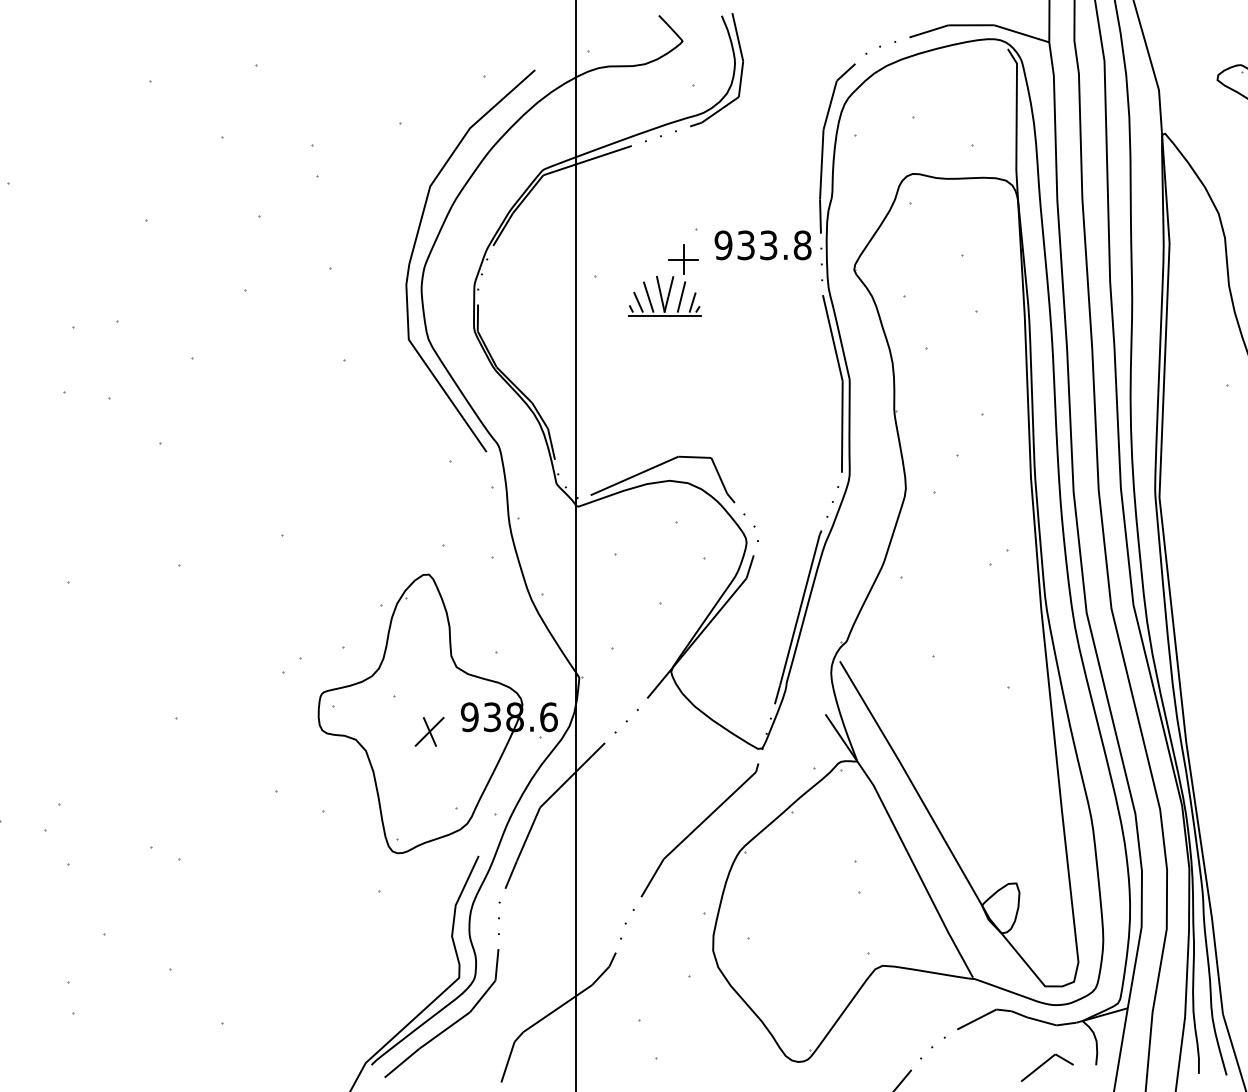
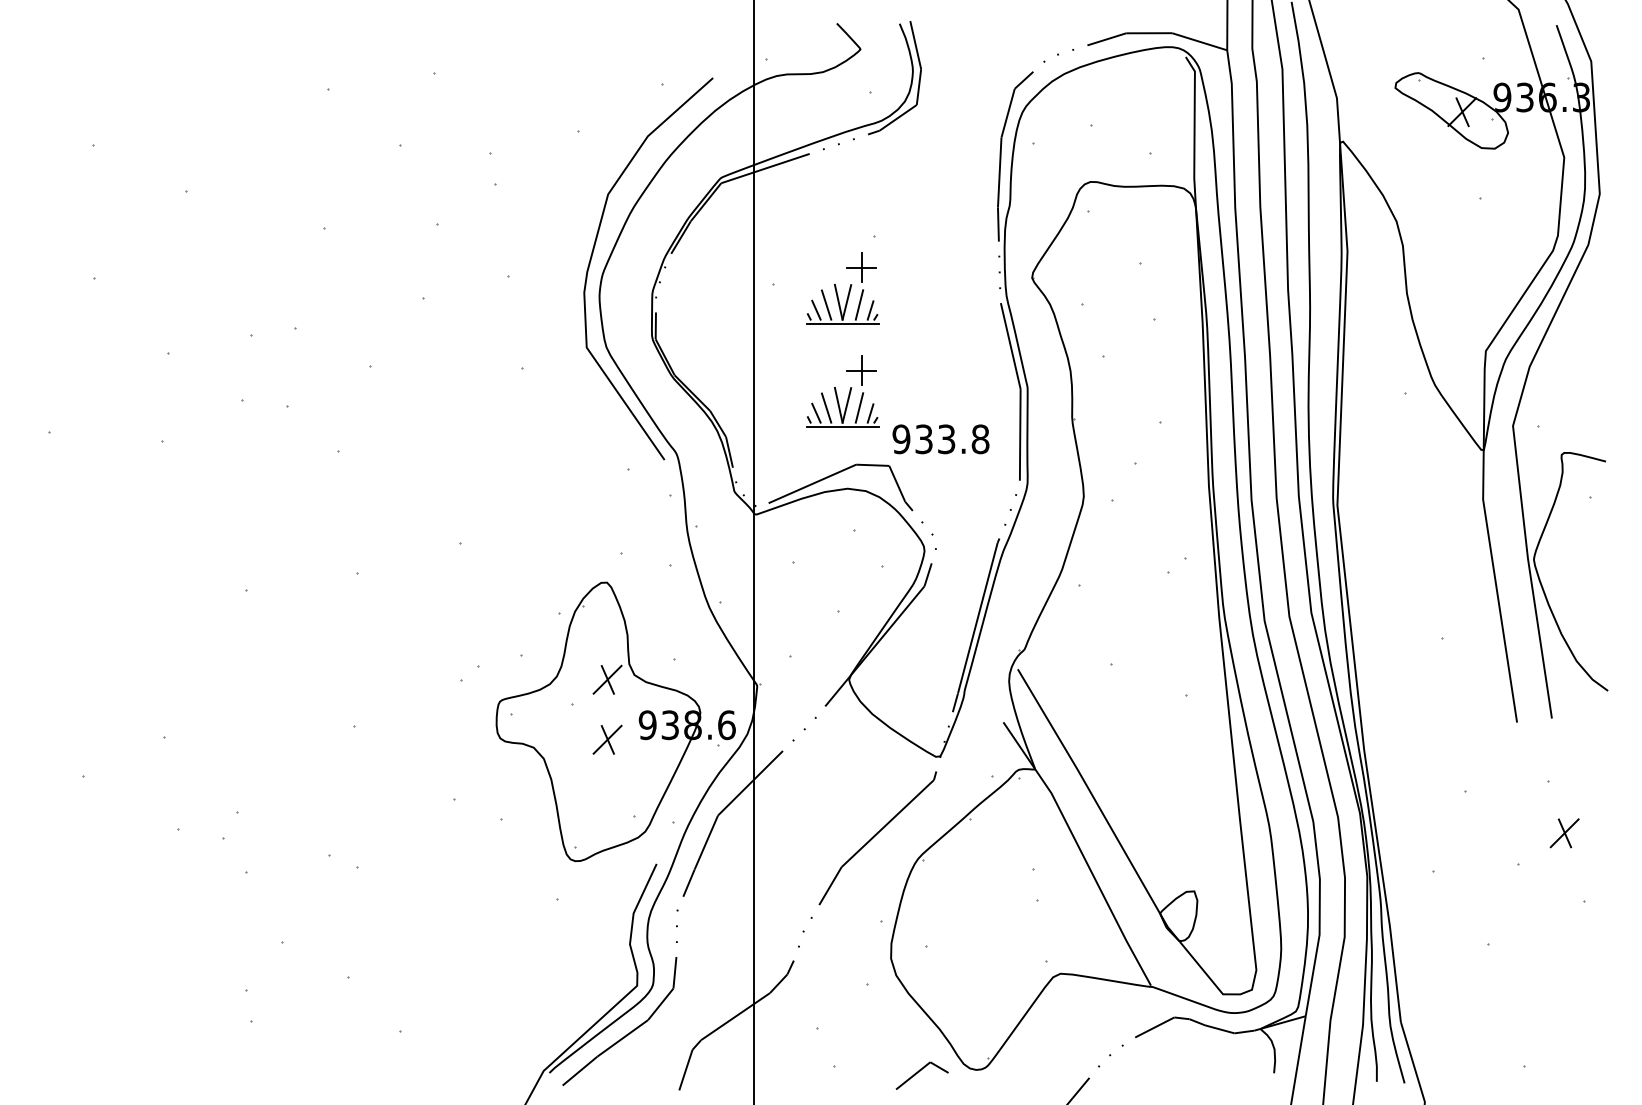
text: (762, 245) -> (940, 439), moved
part: (664, 383) -> (842, 391), added
part: (429, 671) -> (607, 679), added
line: (1044, 1064) -> (919, 1072), moved

